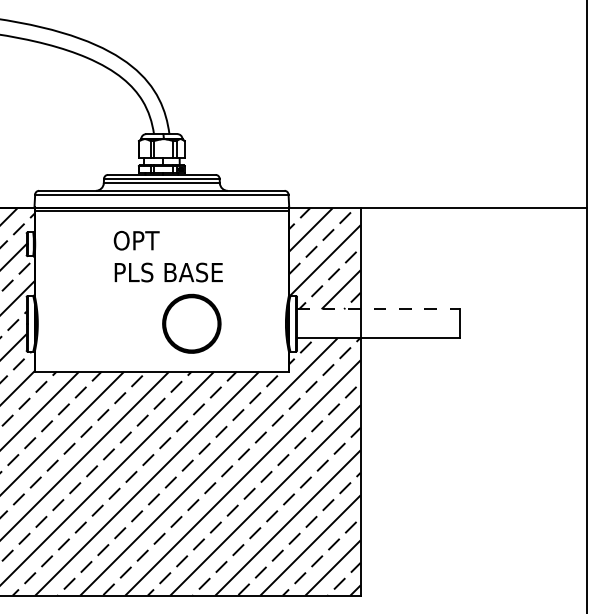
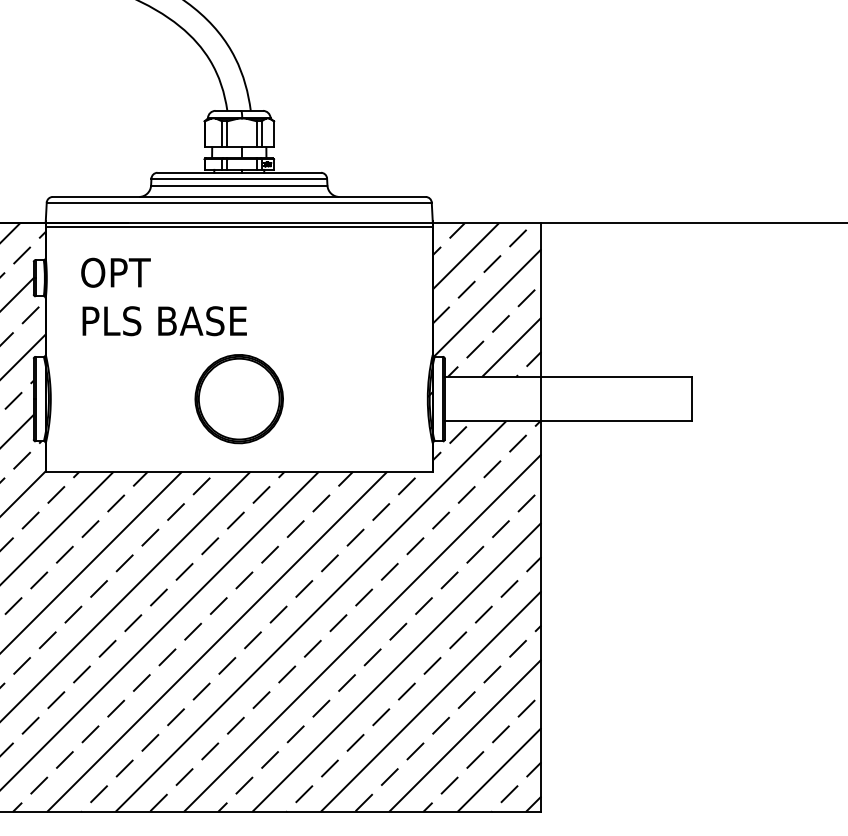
text: (167, 256) -> (162, 296), moved
line: (378, 309) -> (568, 377), dashed -> solid
part: (191, 323) -> (238, 398), moved

